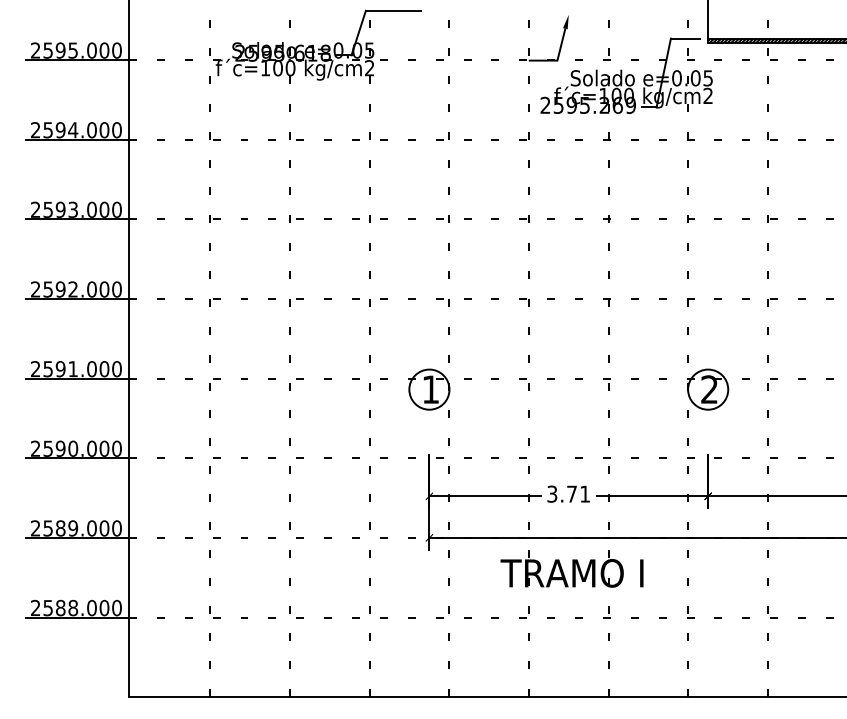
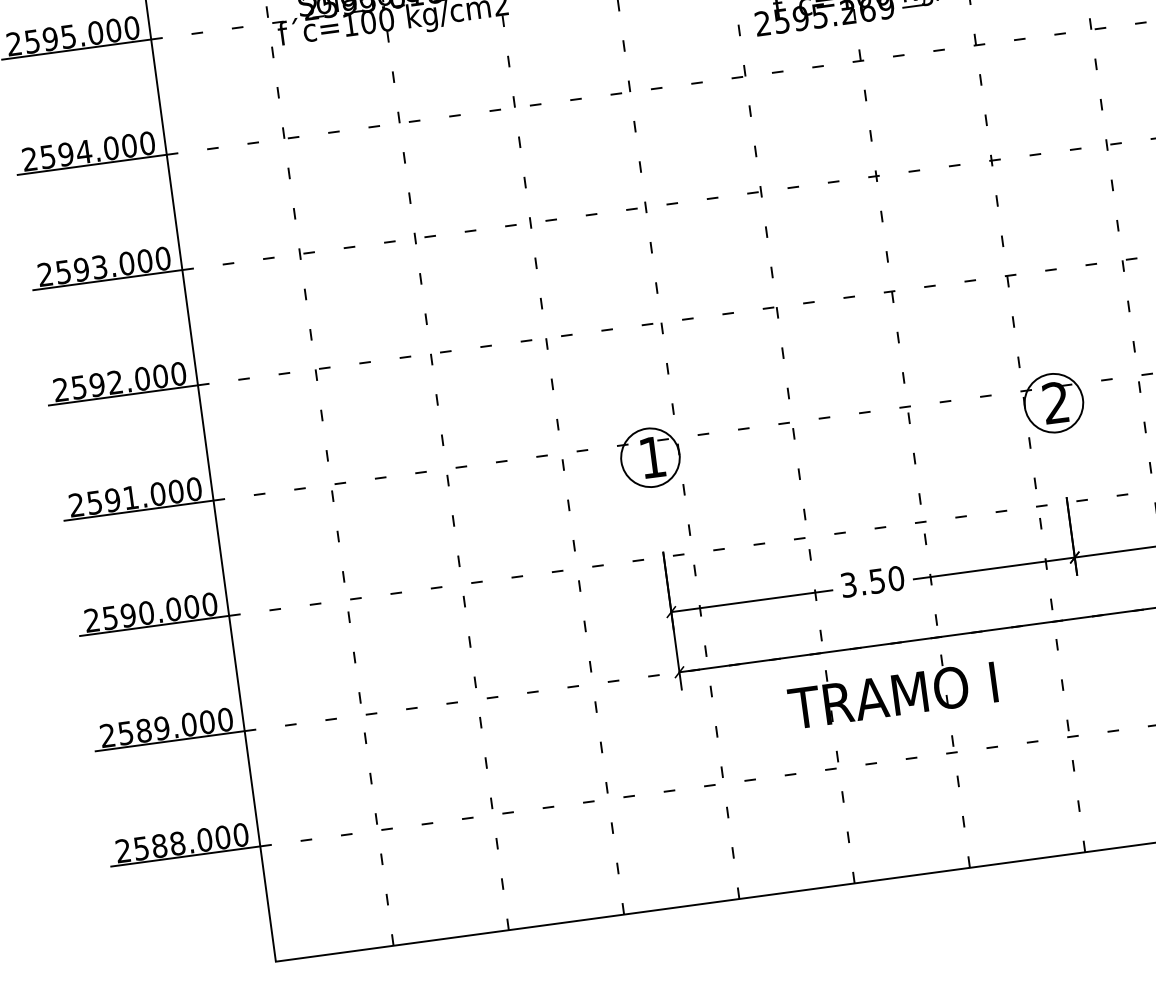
text: (578, 493) -> (886, 578), 3.71 -> 3.50

